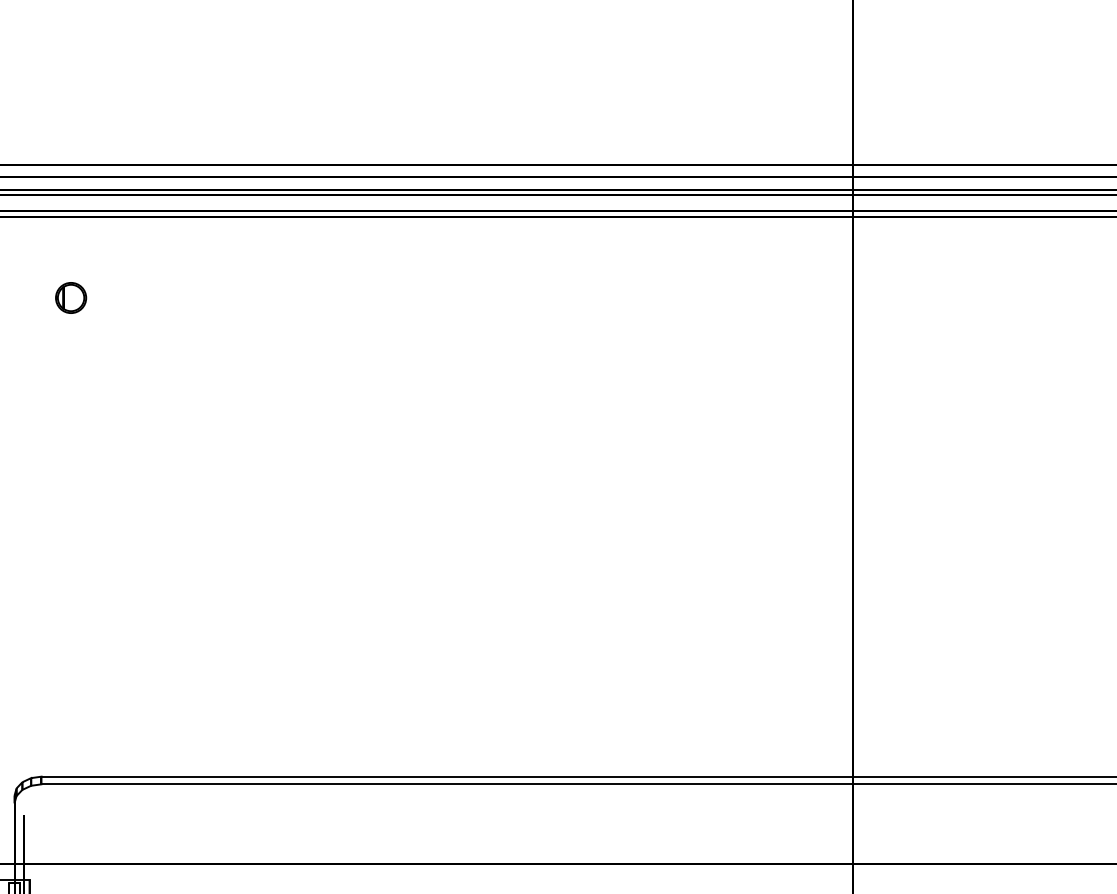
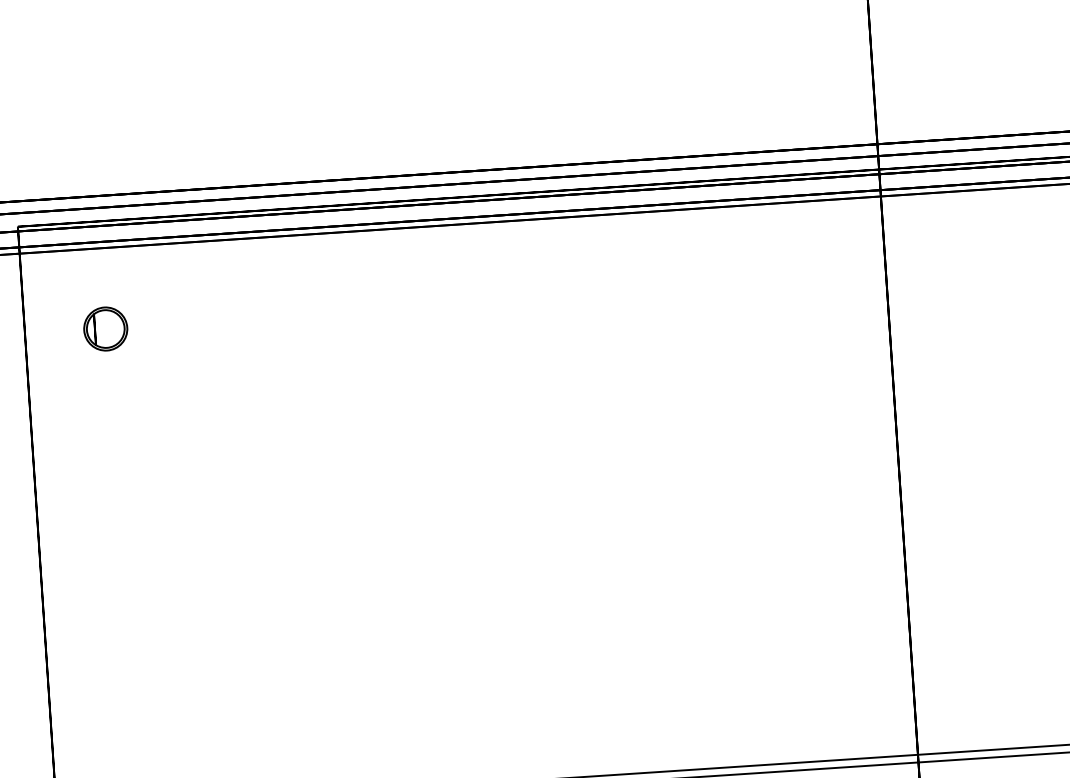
part: (70, 297) -> (105, 328), size x1.43

